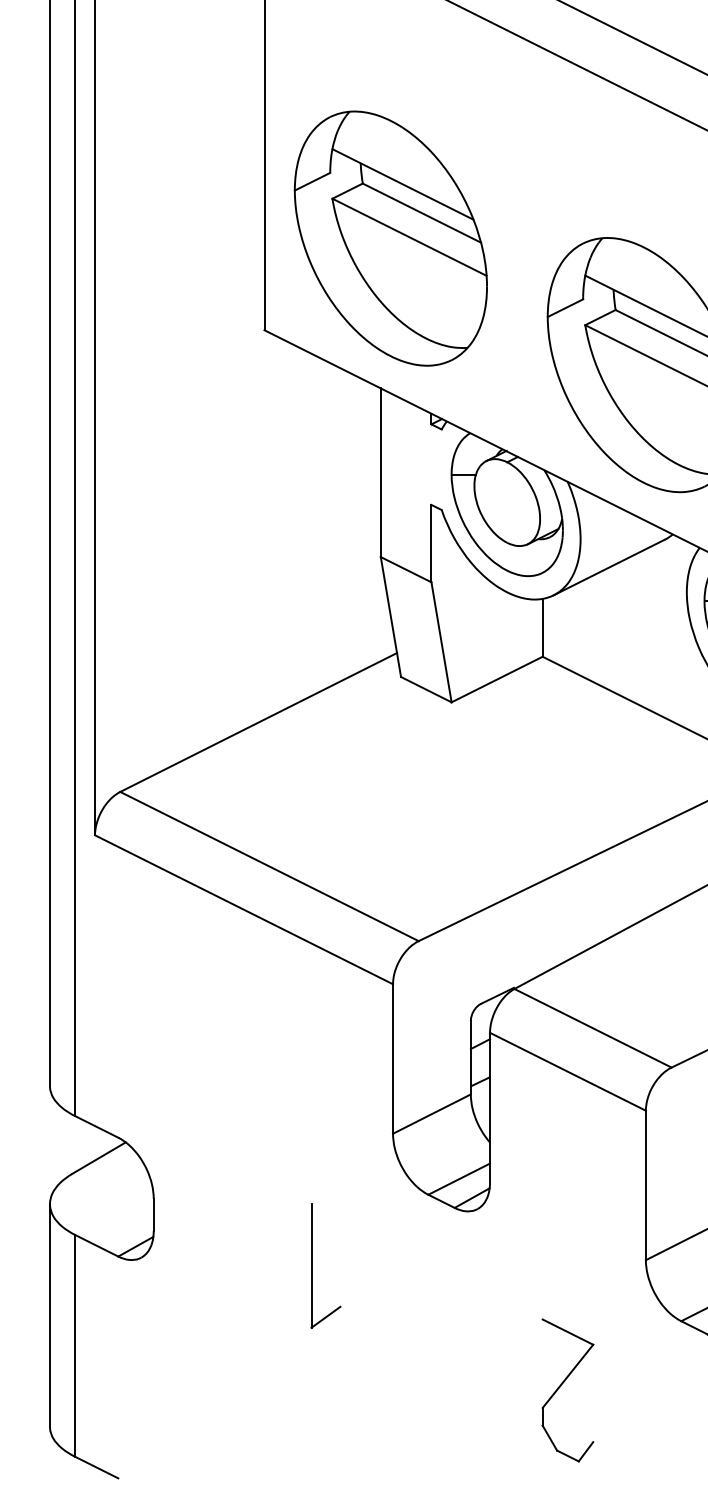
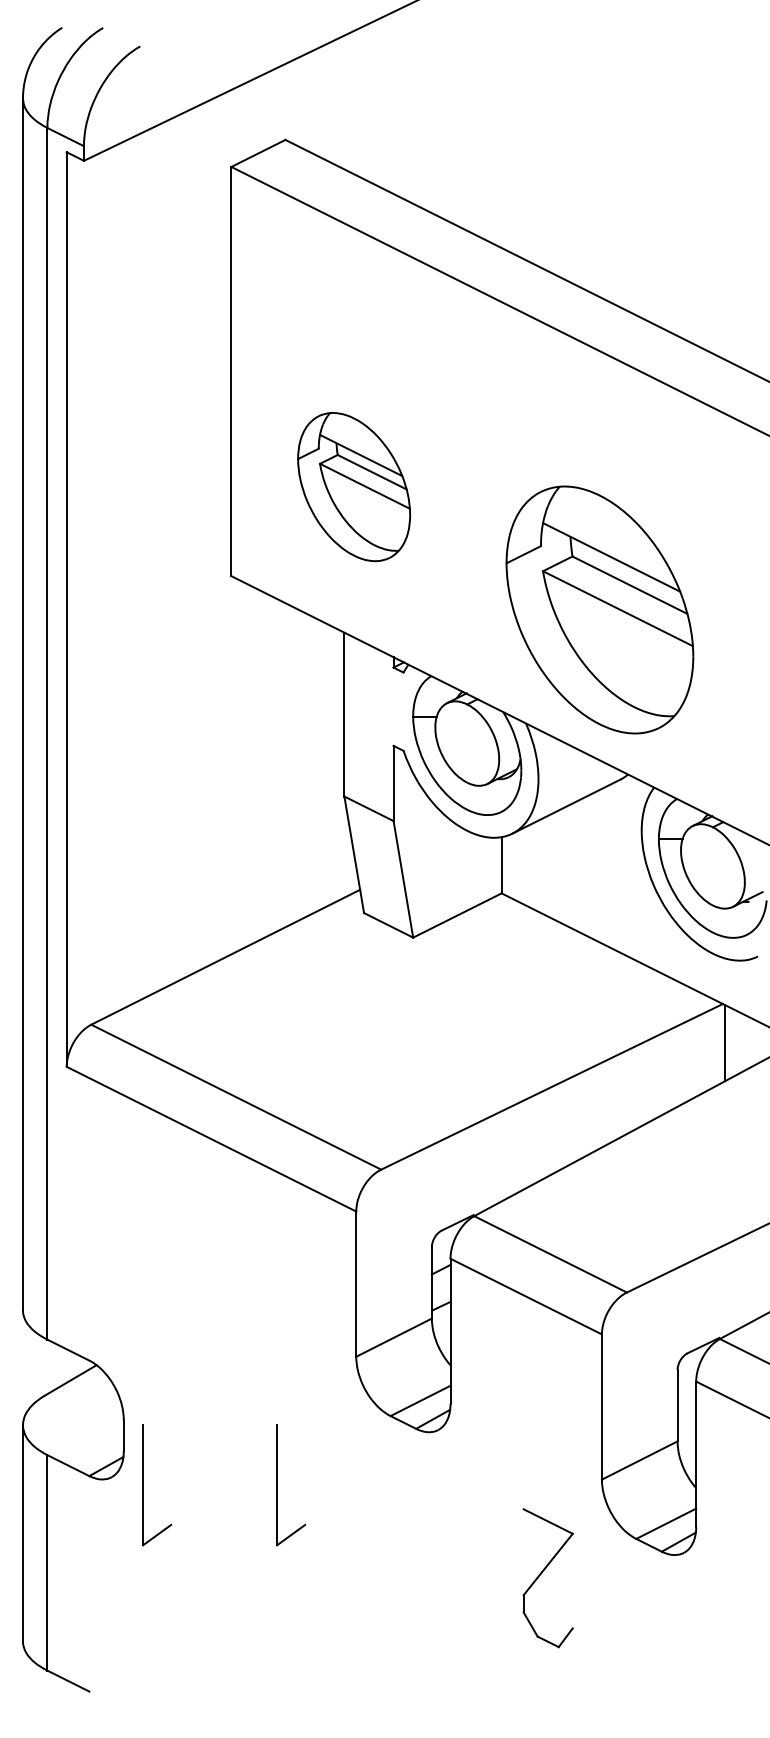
part: (390, 237) -> (353, 486), size x0.6
part: (174, 1266) -> (143, 1485), added
part: (562, 1385) -> (542, 1573), moved

